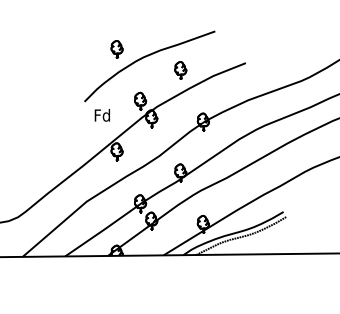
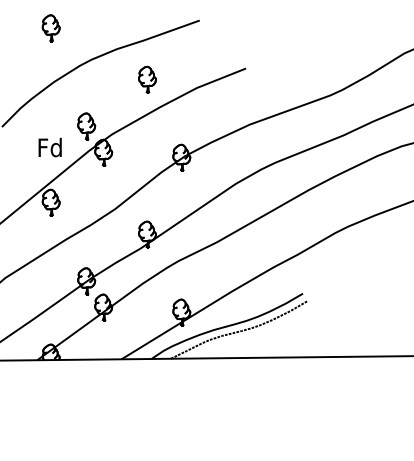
part: (116, 49) -> (50, 28), moved
text: (101, 115) -> (48, 147), moved

